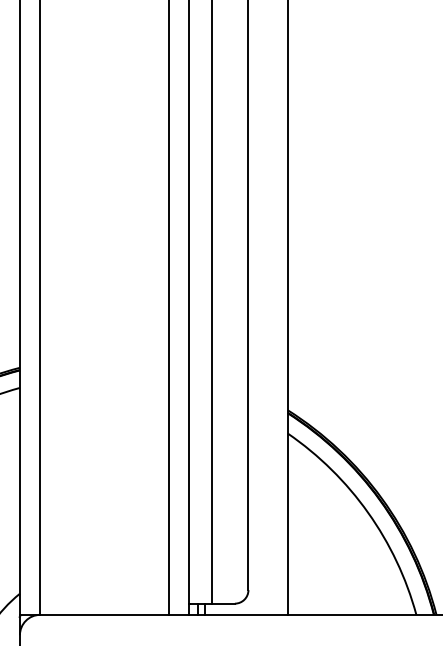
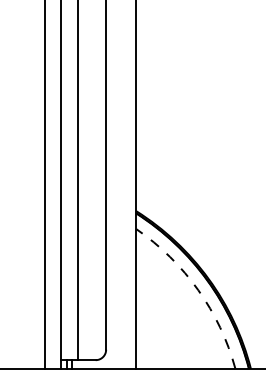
arc: (368, 512) -> (198, 289), solid -> dashed

